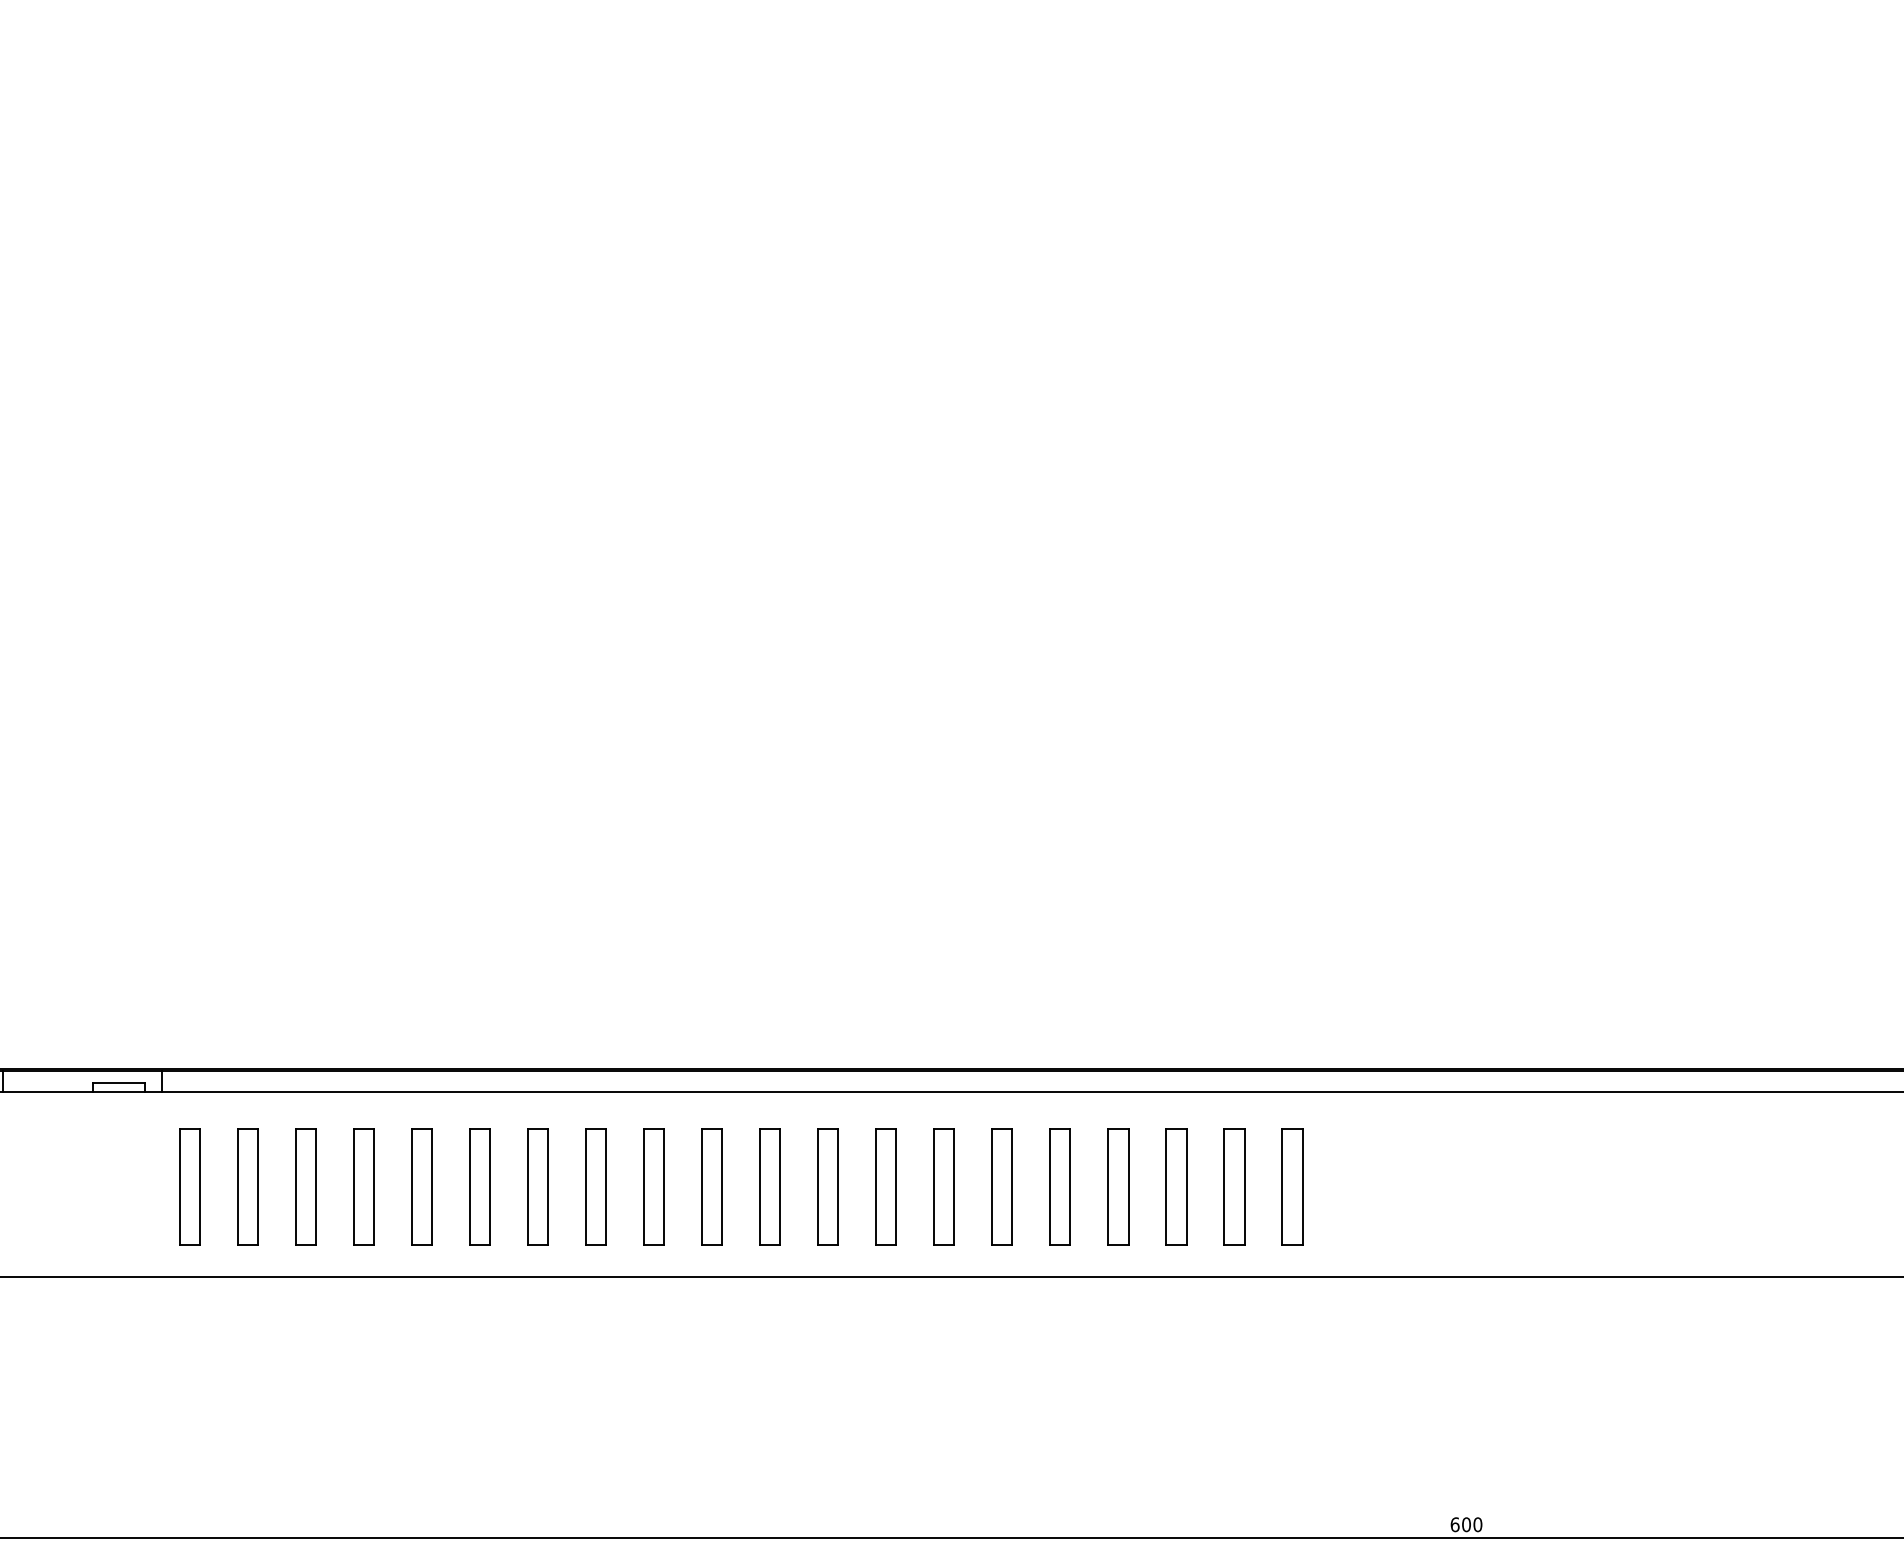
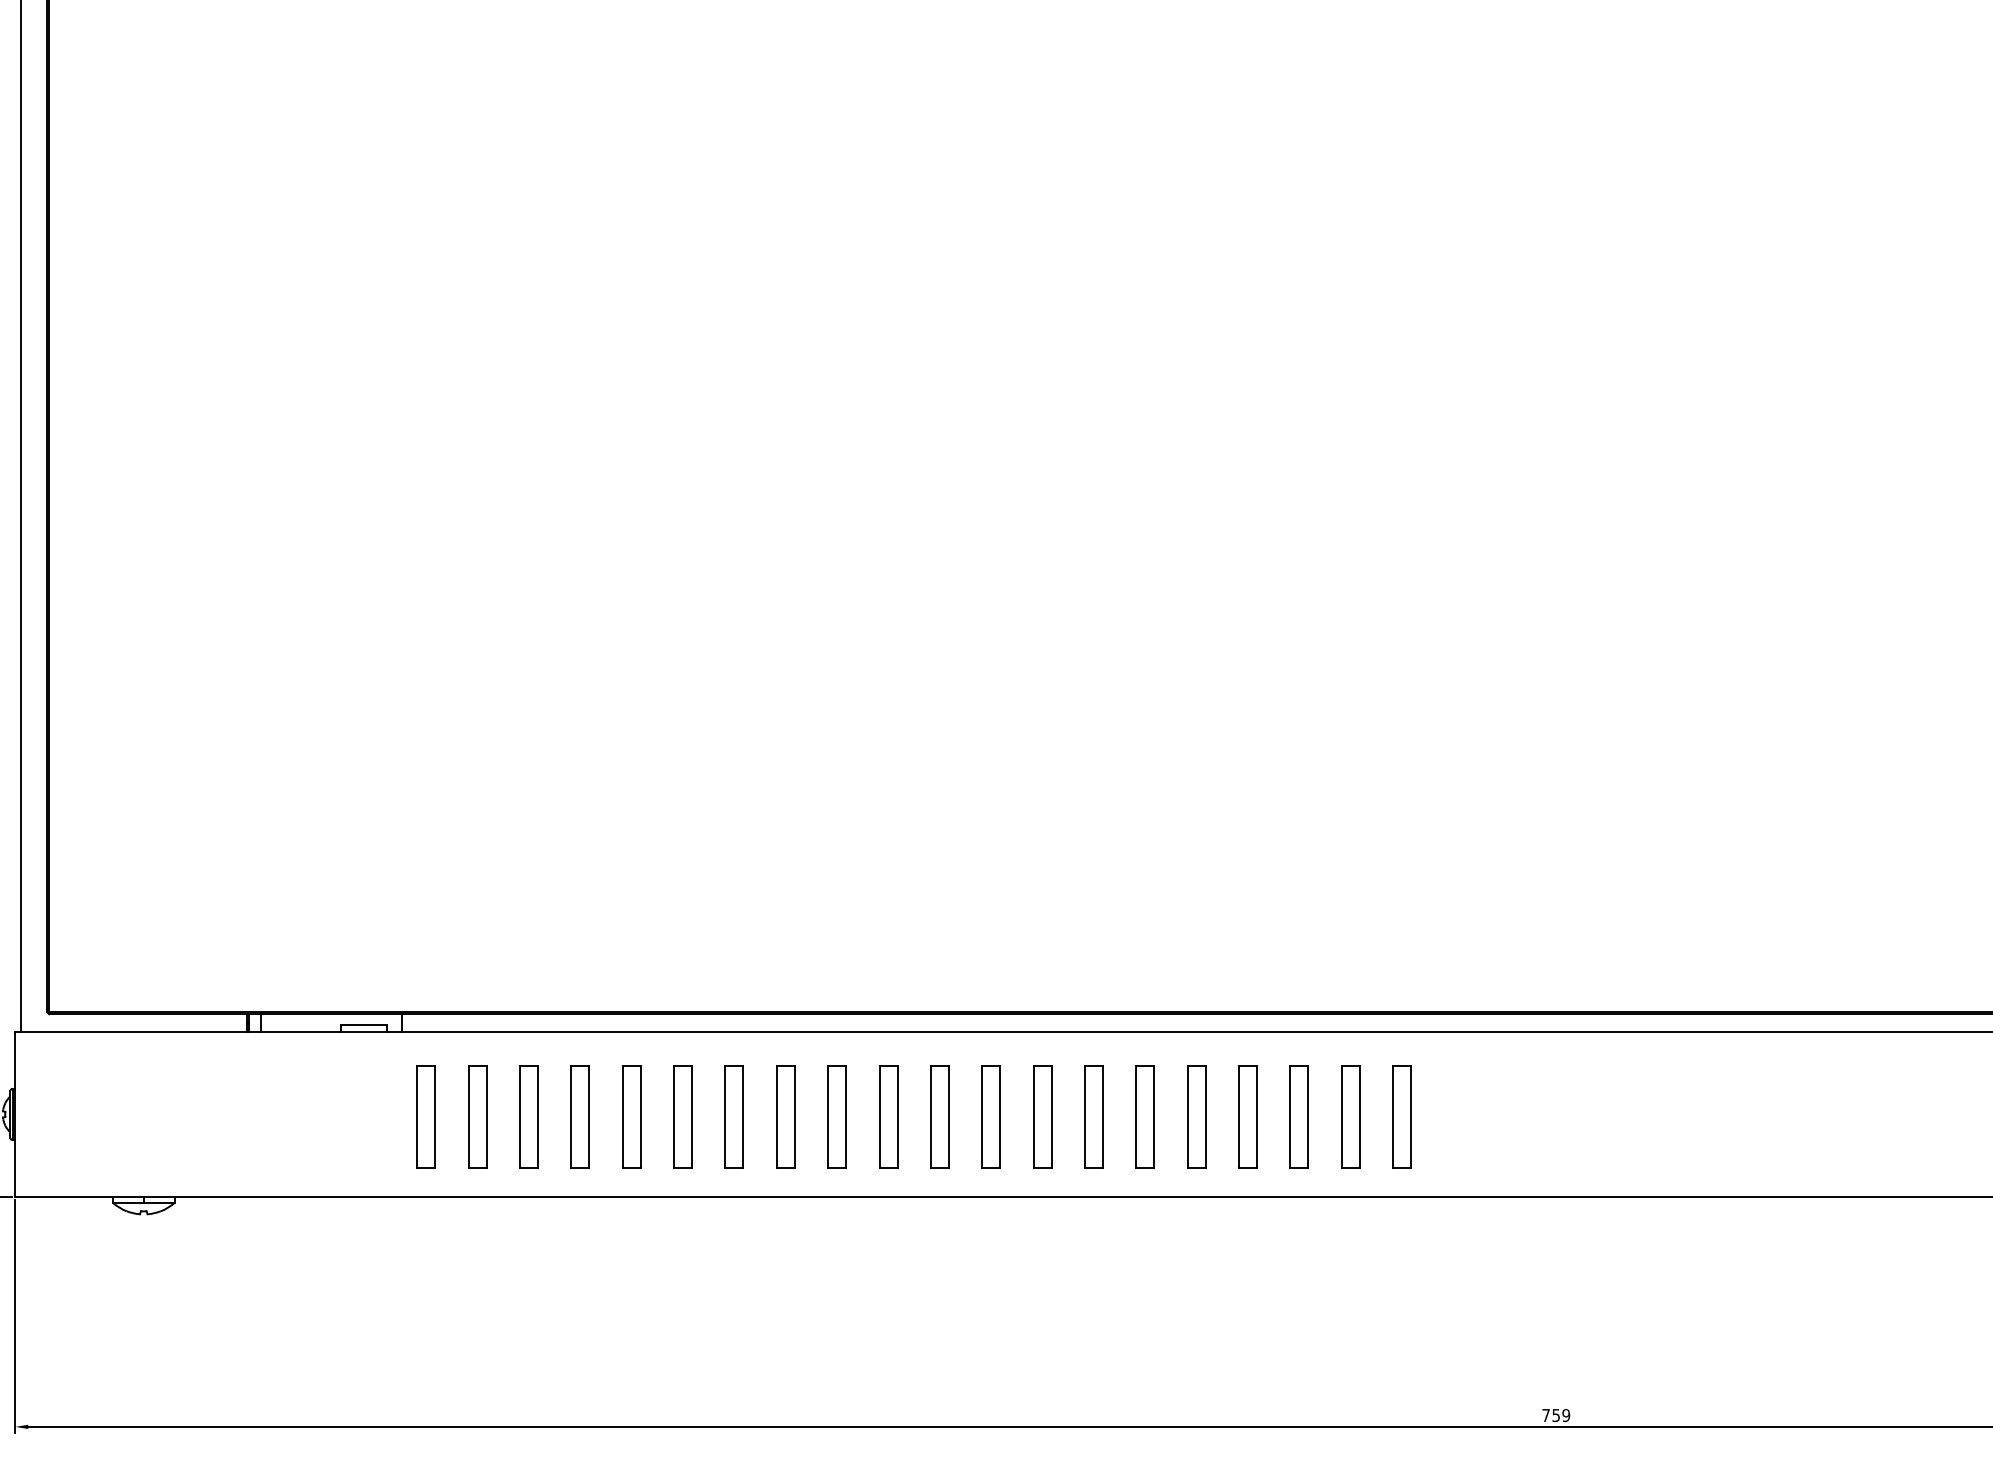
text: (1466, 1524) -> (1556, 1415), 600 -> 759

